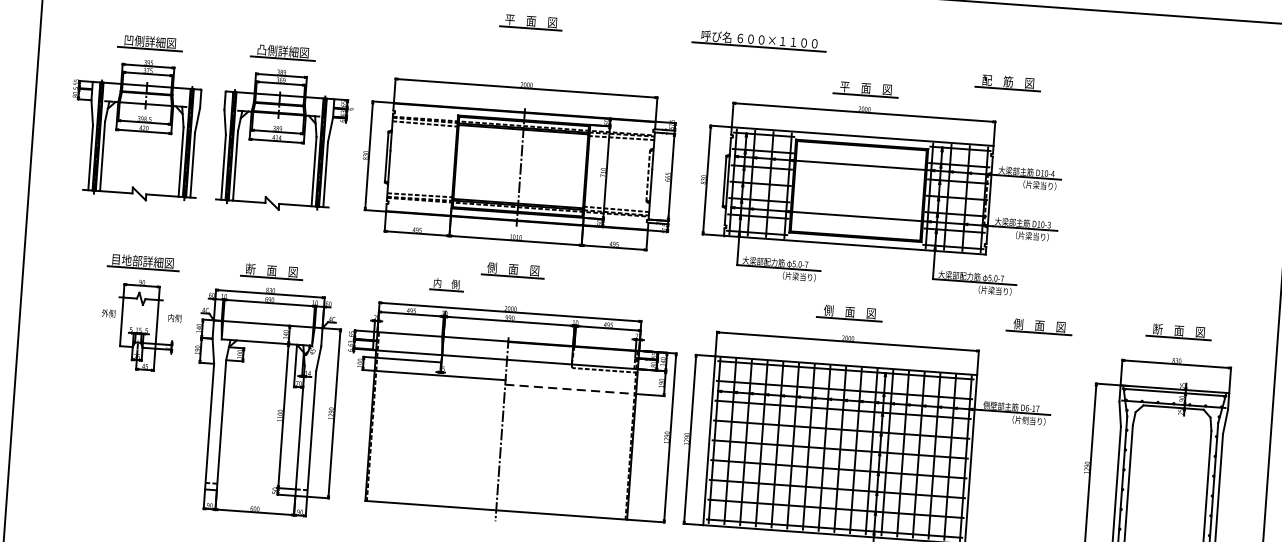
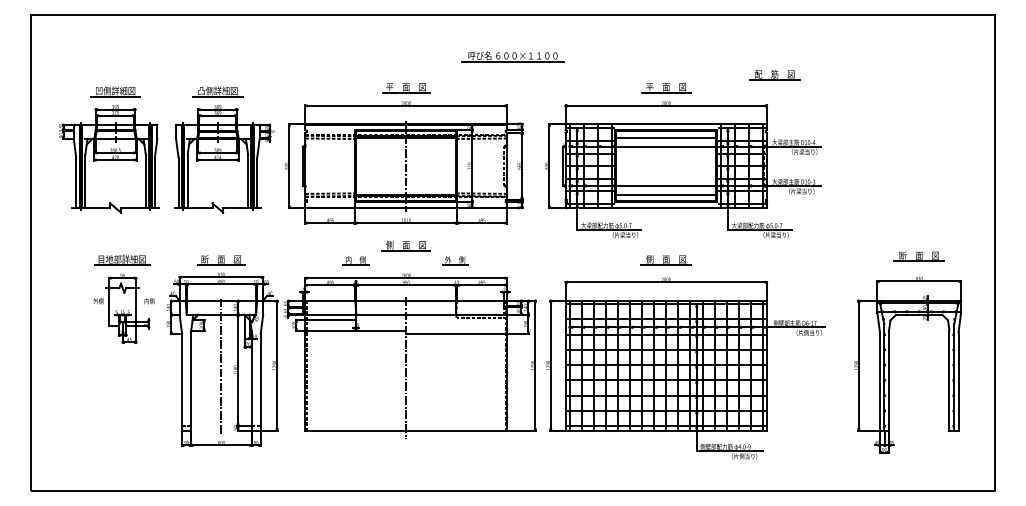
part: (531, 22) -> (406, 88), moved
part: (758, 40) -> (512, 56), moved
line: (861, 153) -> (666, 137), added
line: (856, 227) -> (666, 194), added
part: (576, 293) -> (455, 260), added
part: (1038, 326) -> (811, 260), removed
line: (571, 388) -> (457, 333), dashed -> solid
line: (262, 408) -> (221, 365), added

